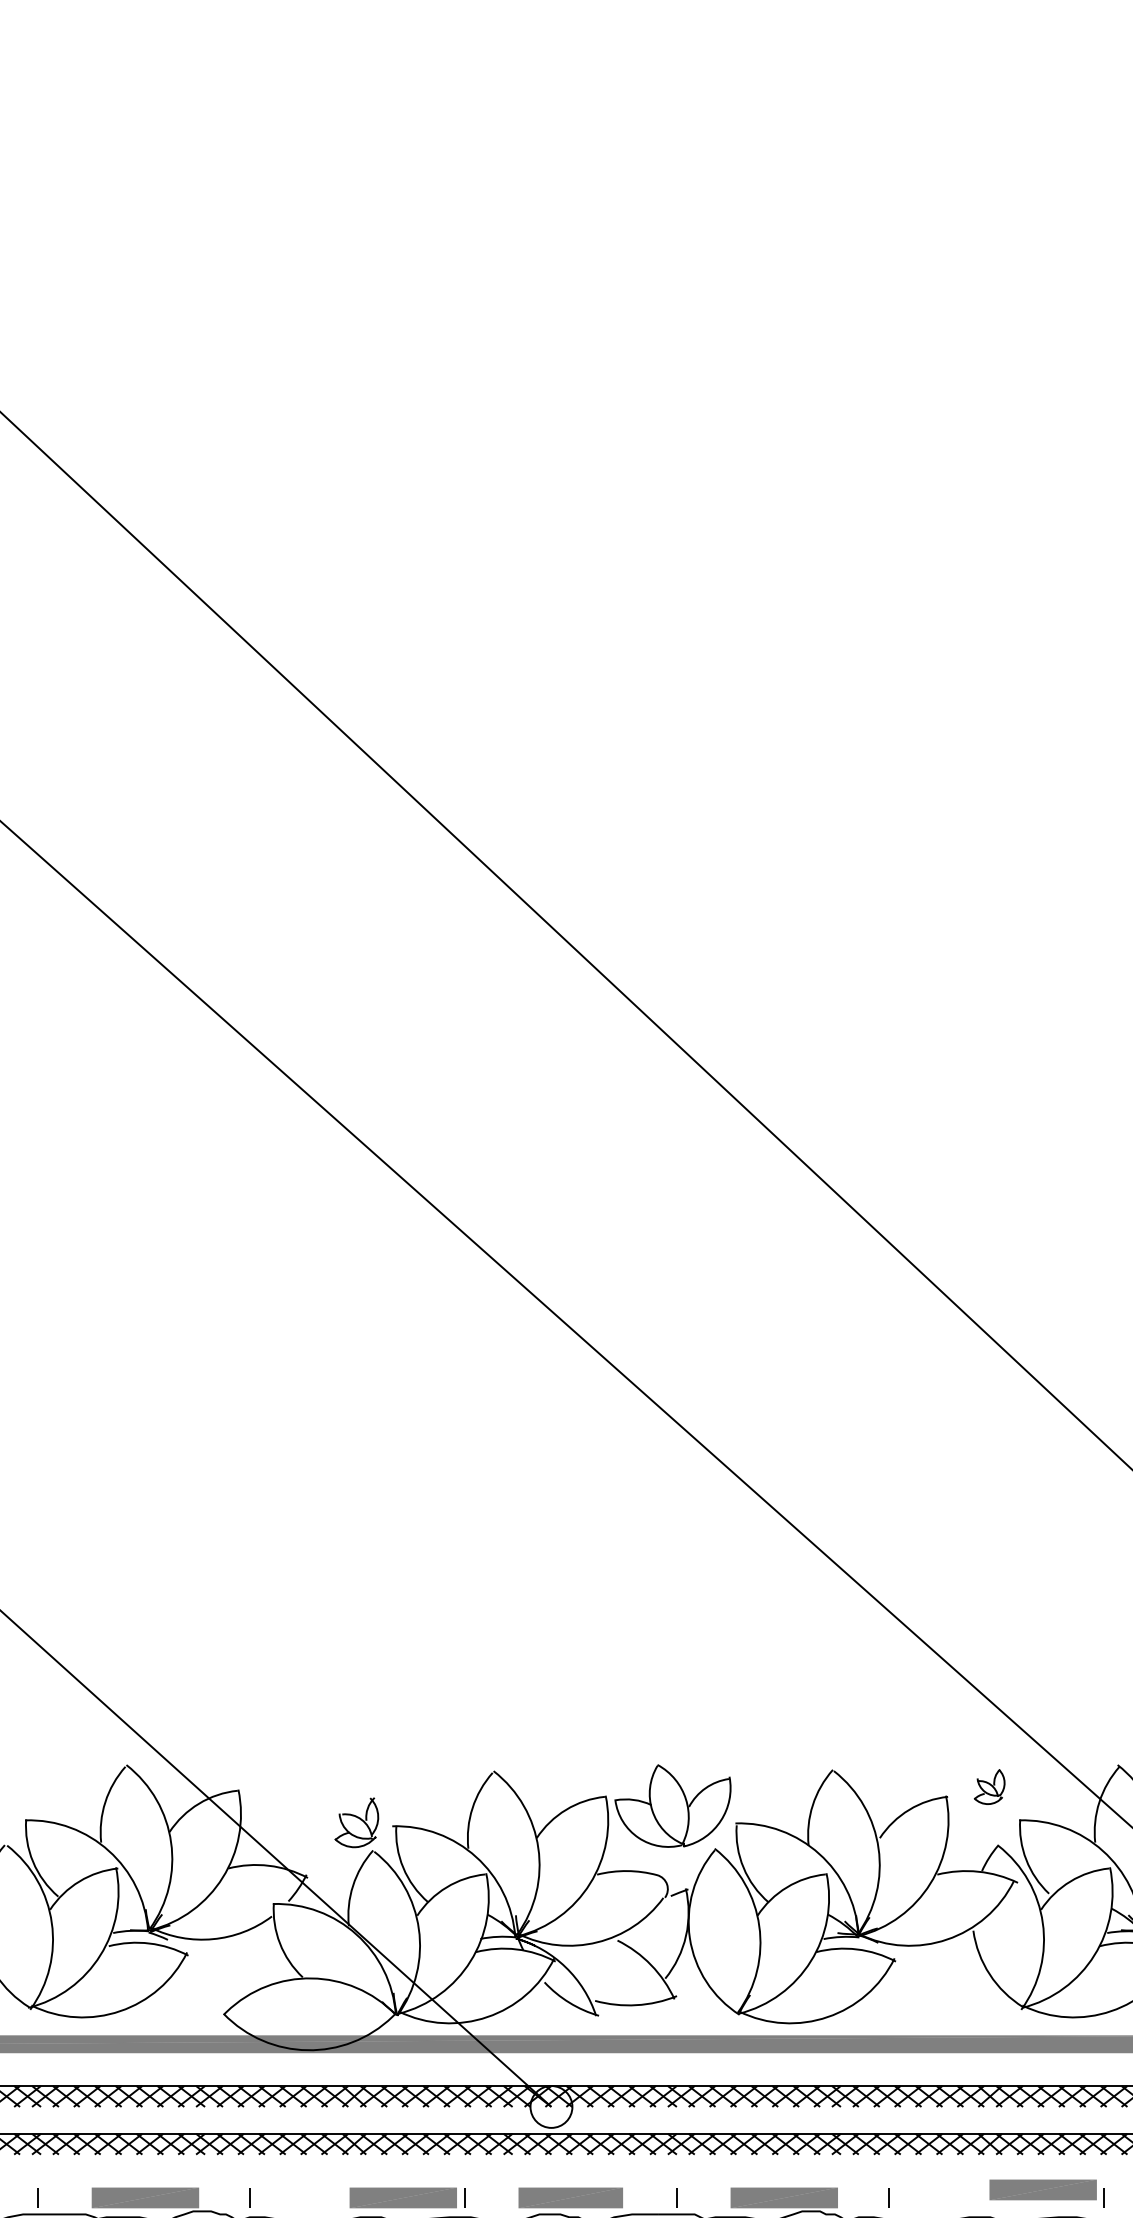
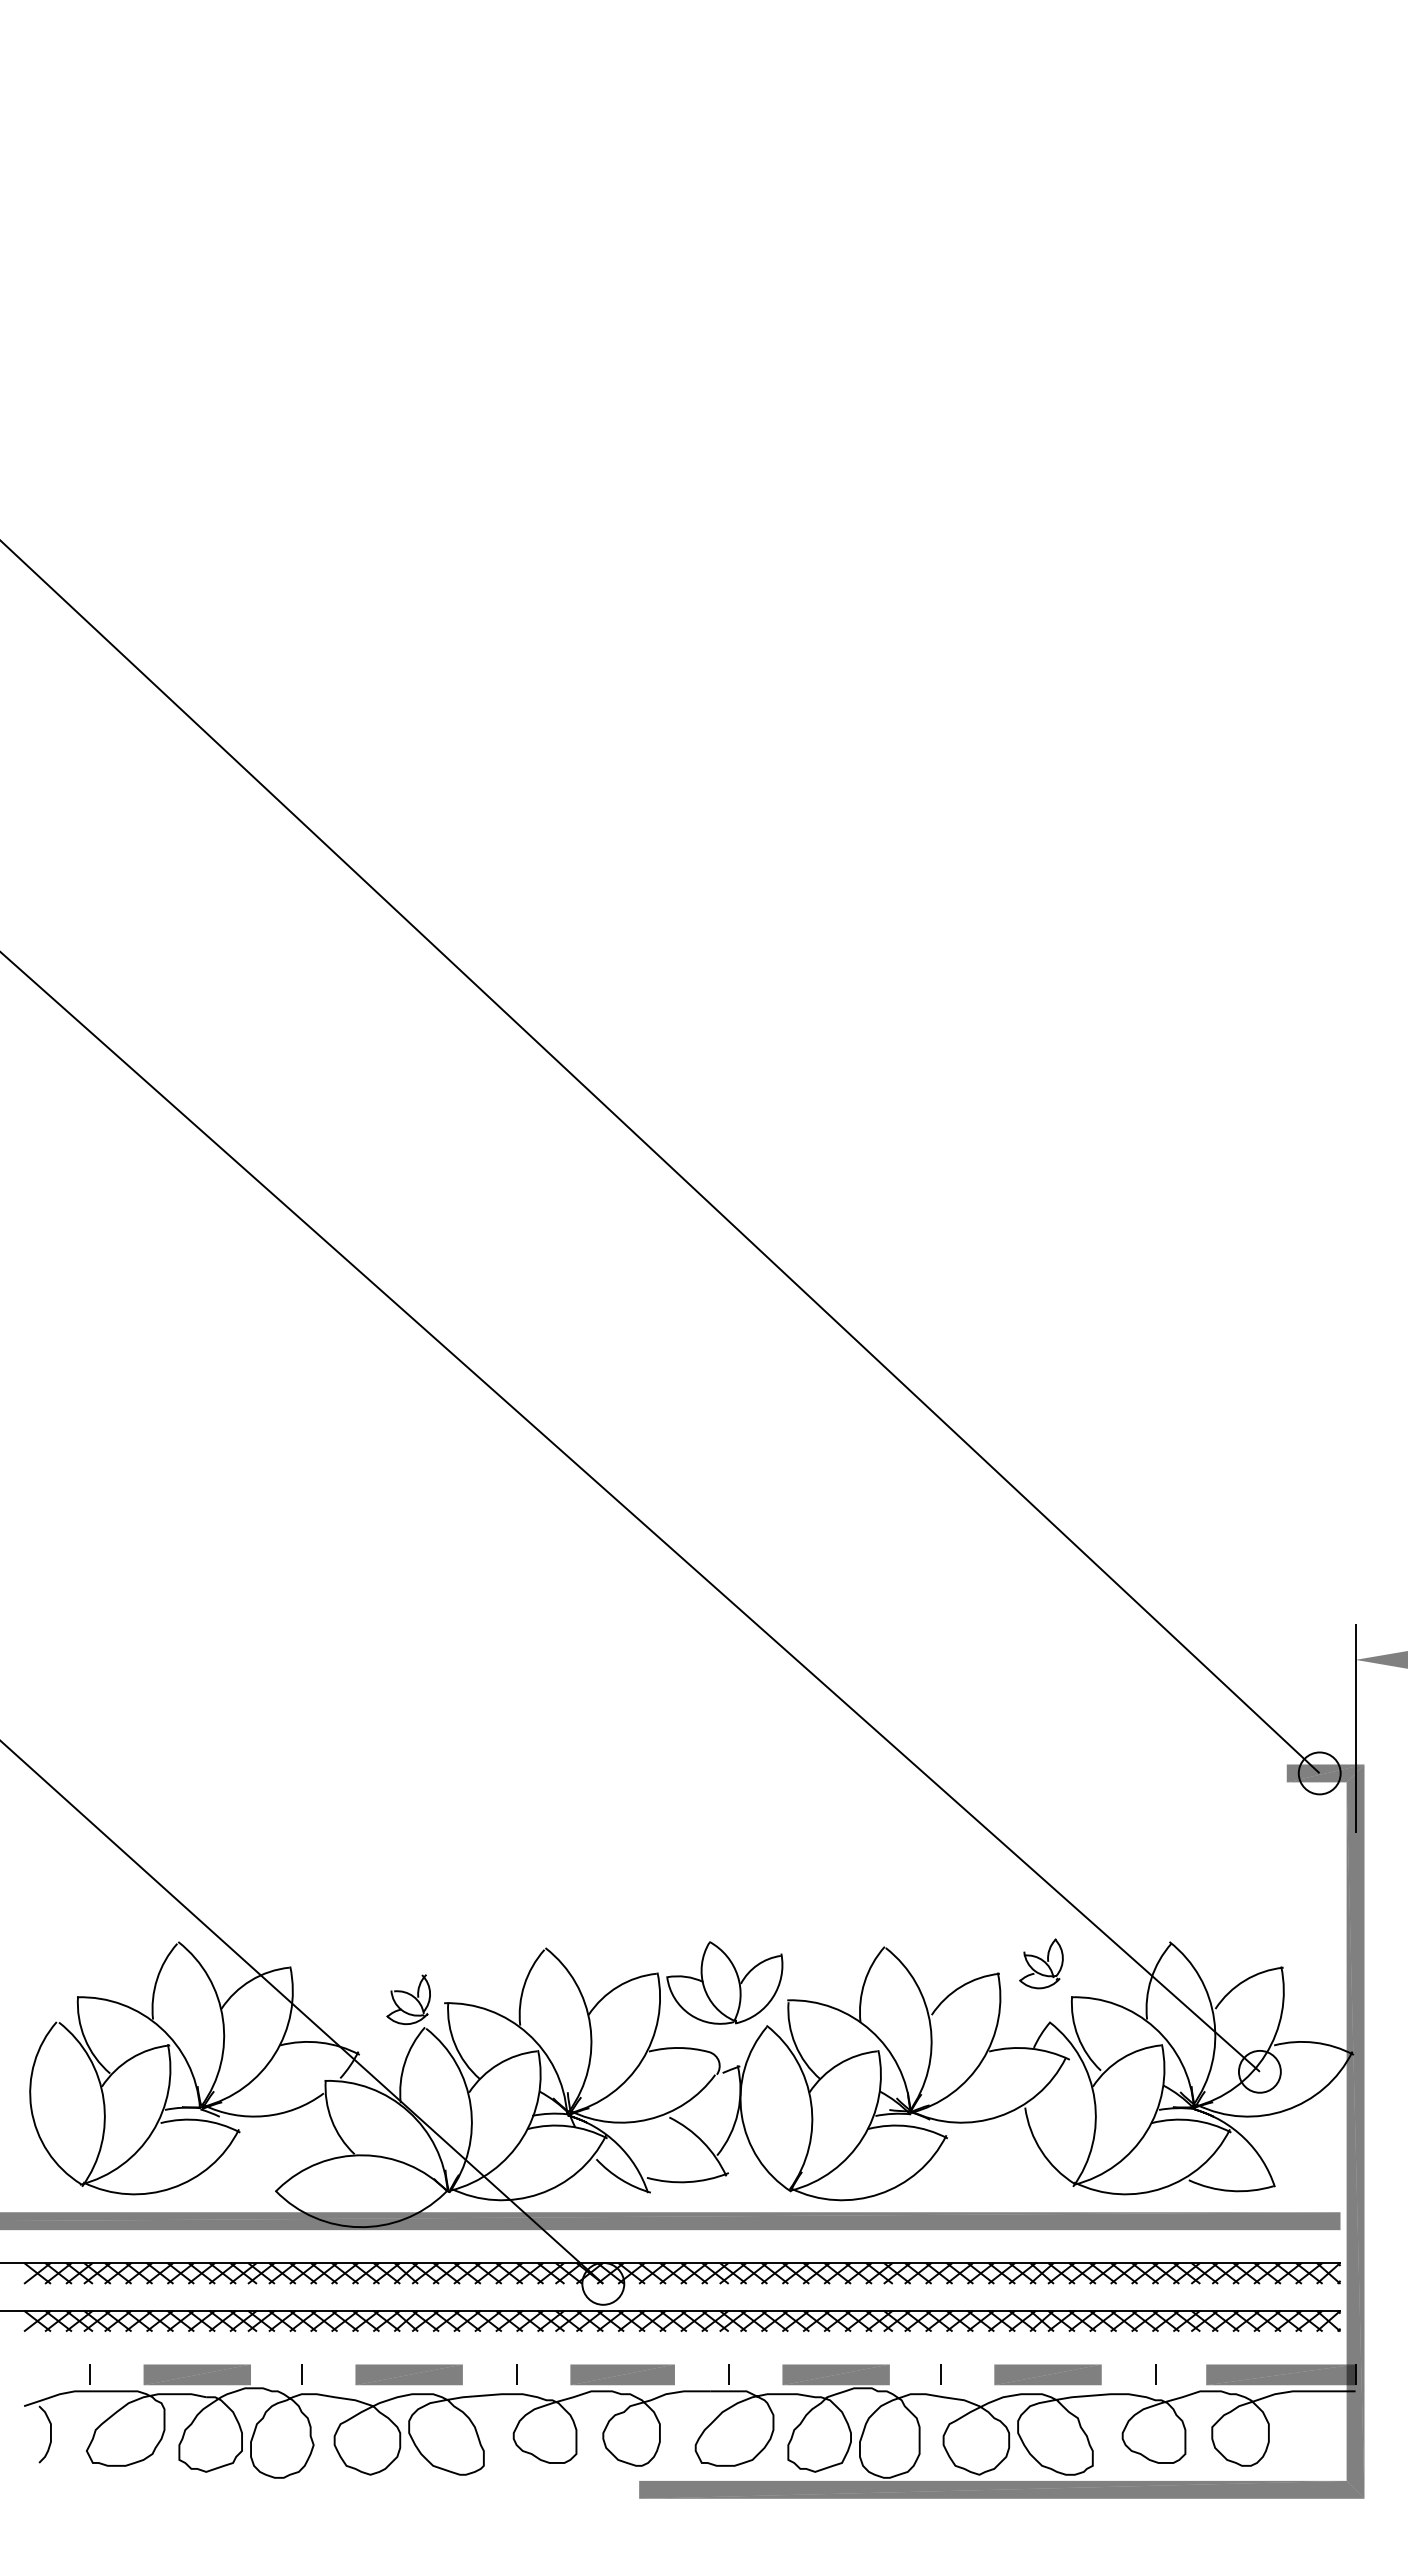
part: (989, 1786) -> (1041, 1963), size x1.43
part: (1042, 2189) -> (1047, 2374), moved
part: (402, 2197) -> (408, 2374), moved

